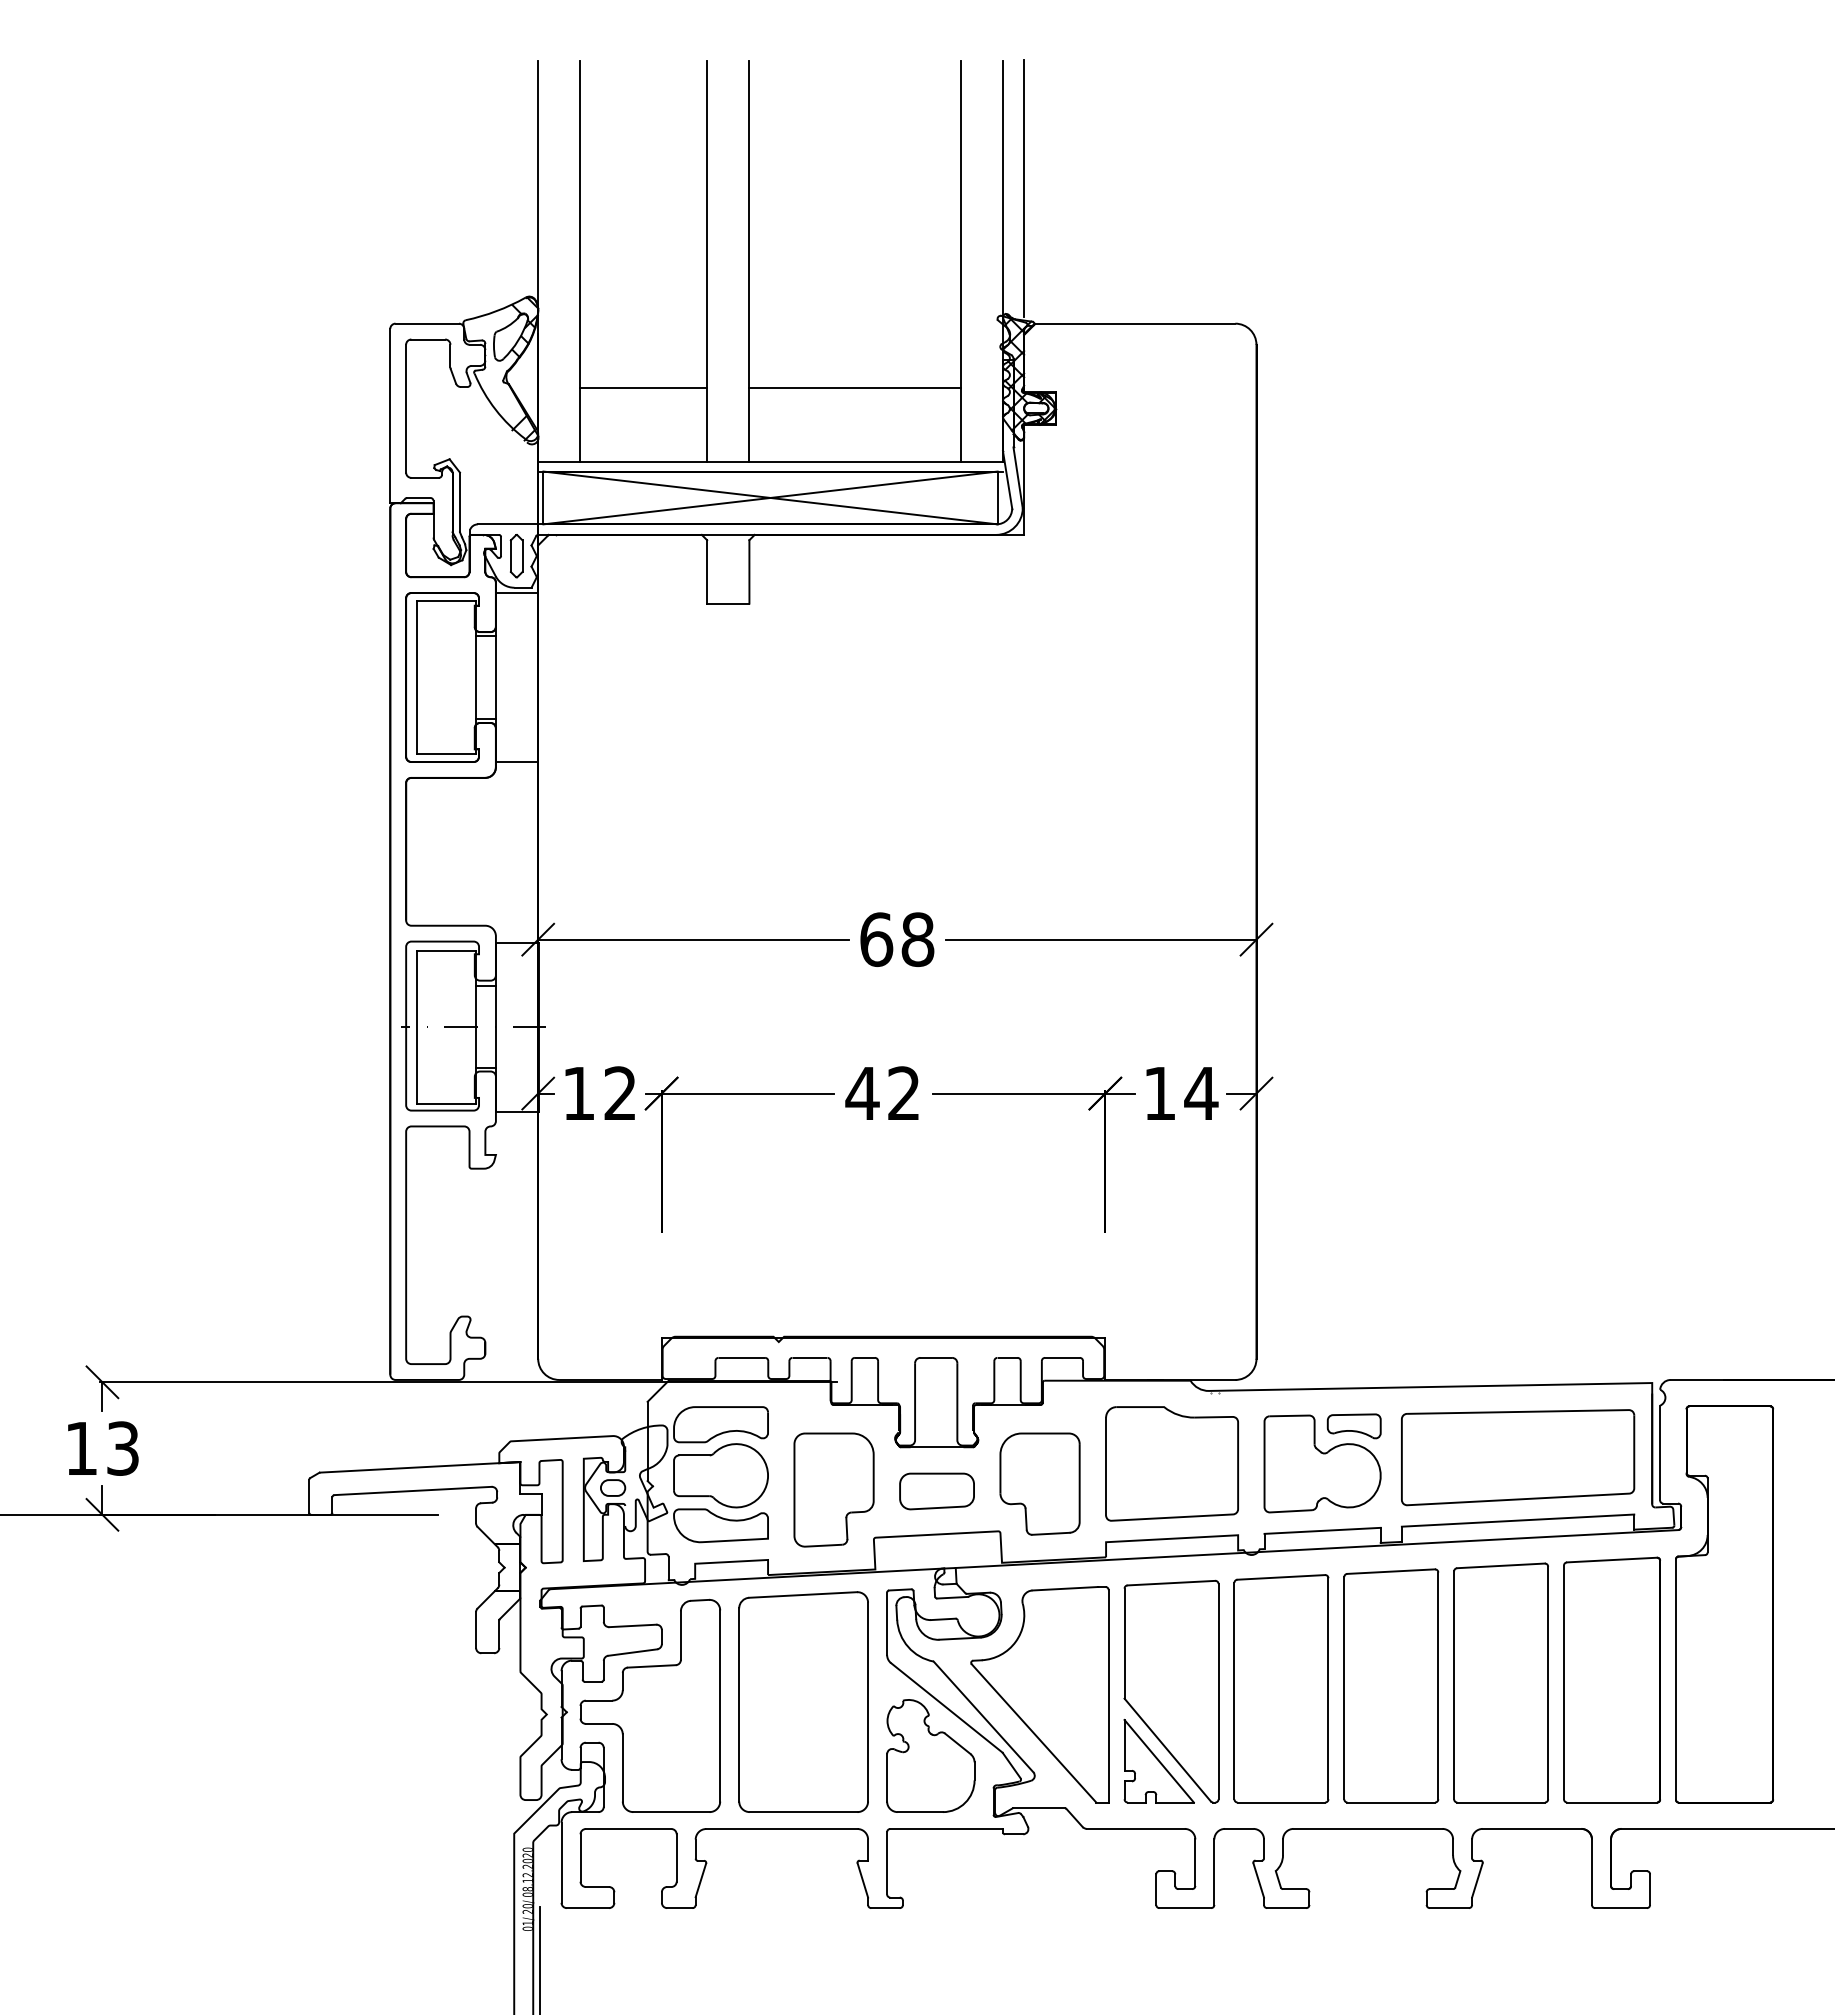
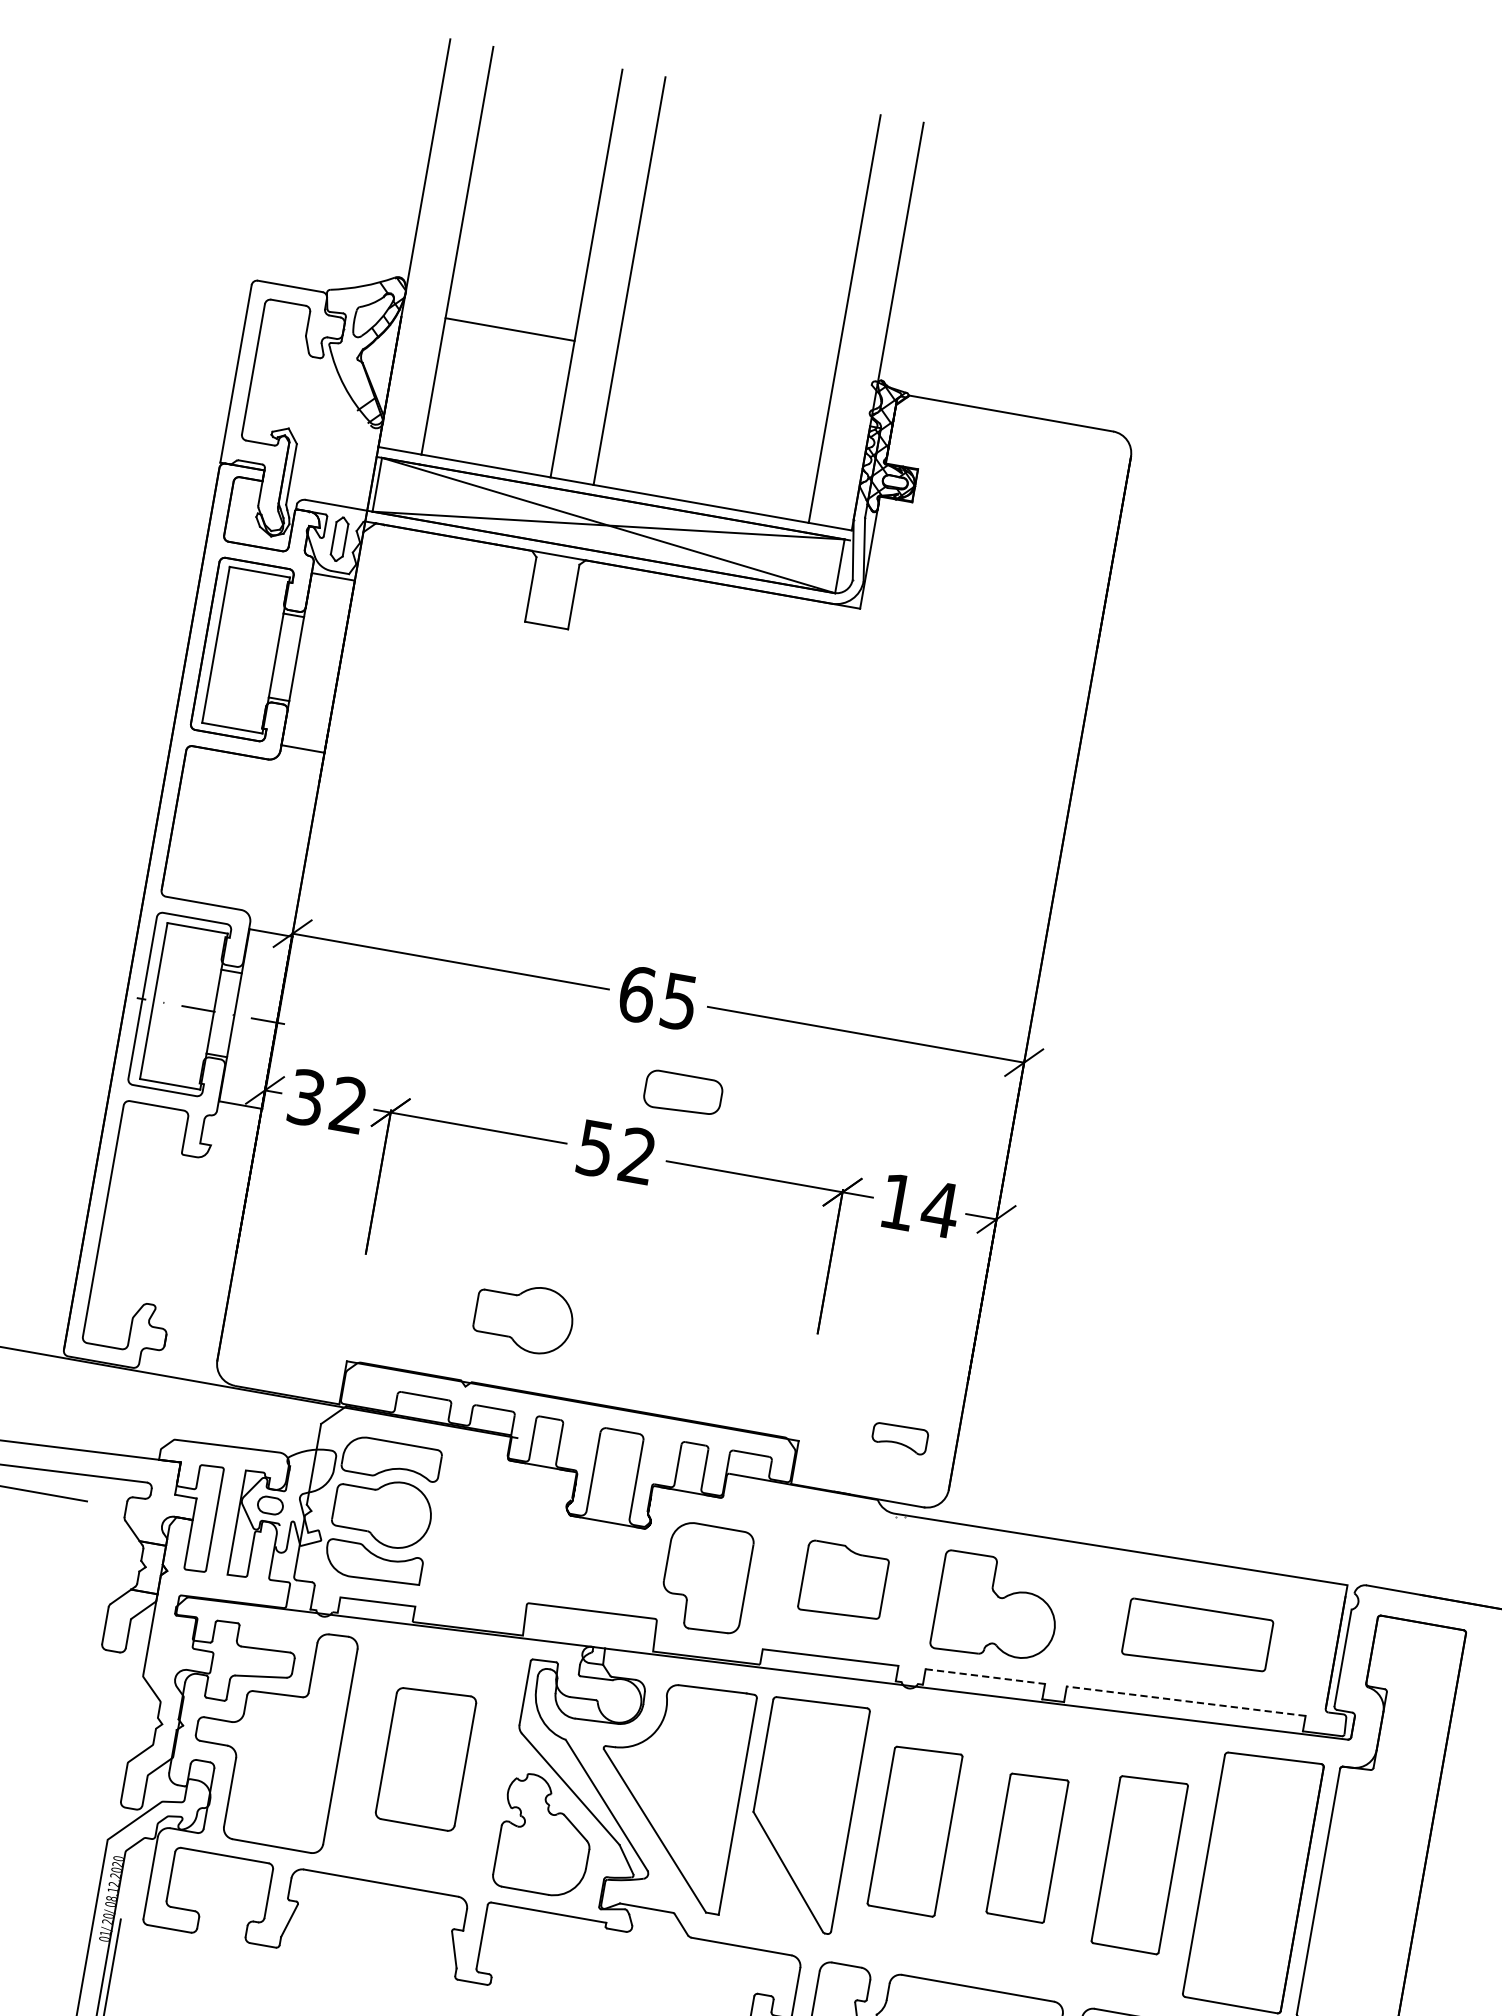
line: (1024, 188) -> (922, 256), removed
line: (643, 387) -> (509, 329), moved
line: (854, 387) -> (713, 428), removed
text: (917, 939) -> (678, 1001), 68 -> 65
text: (578, 1093) -> (306, 1097), 12 -> 32
text: (862, 1093) -> (595, 1148), 42 -> 52
part: (822, 1266) -> (523, 1317), added
part: (1353, 1426) -> (899, 1438), moved
part: (1518, 1457) -> (1198, 1637), size x0.6
part: (1171, 1463) -> (843, 1580), size x0.6
part: (833, 1489) -> (494, 1546), removed
part: (936, 1491) -> (682, 1093), moved
line: (1517, 1520) -> (1185, 1701), solid -> dashed
line: (1323, 1530) -> (986, 1676), solid -> dashed
part: (1500, 1682) -> (1139, 1862), size x0.7
part: (1391, 1685) -> (1027, 1846), size x0.6
part: (1281, 1688) -> (915, 1829), size x0.7
part: (803, 1701) -> (426, 1757), size x0.6
part: (1158, 1760) -> (776, 1880), removed

